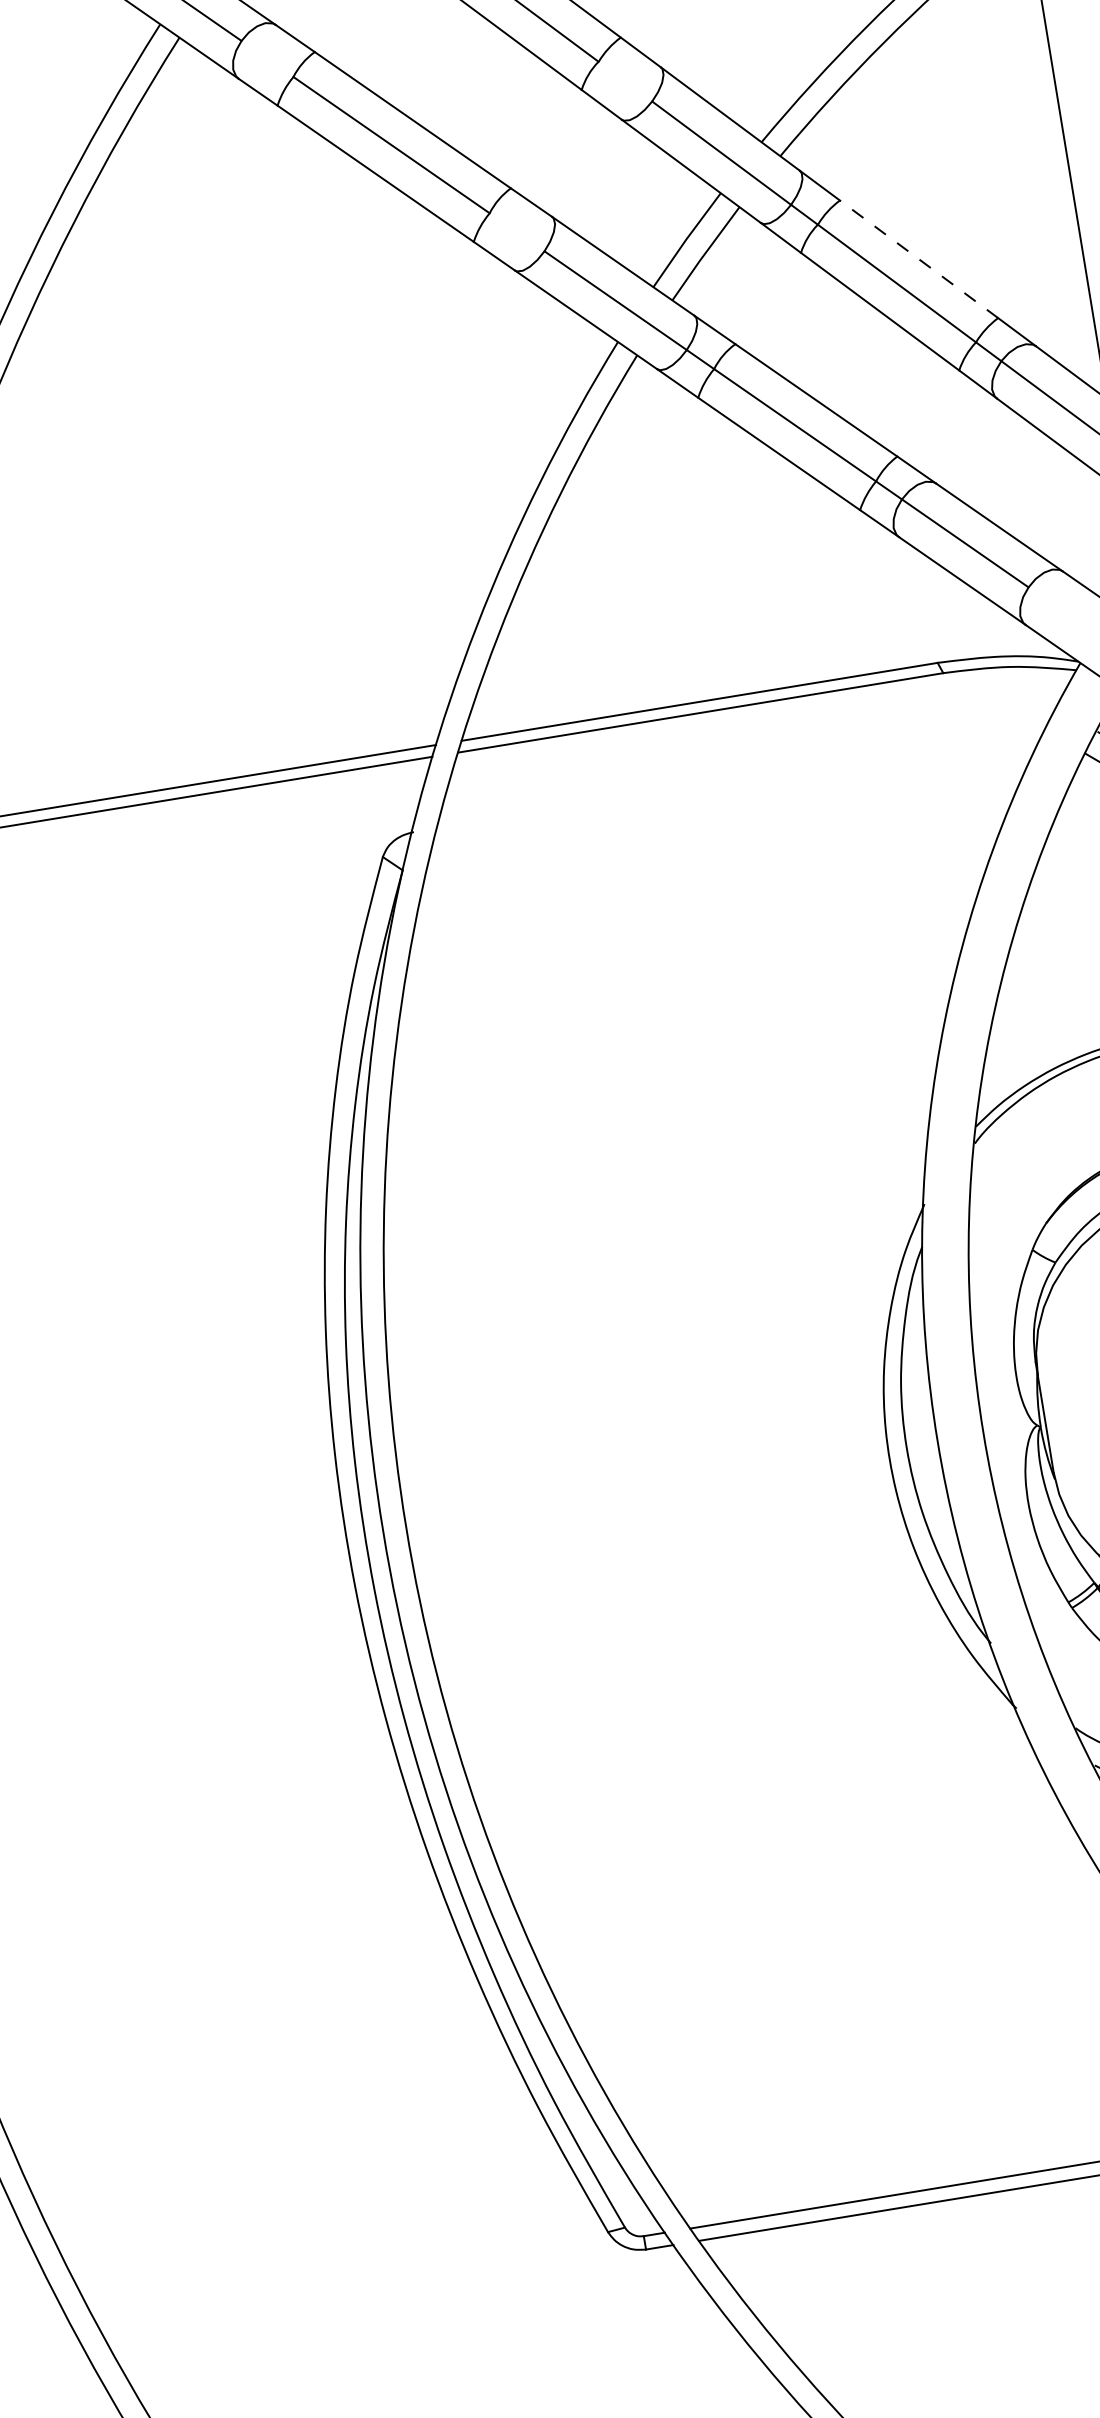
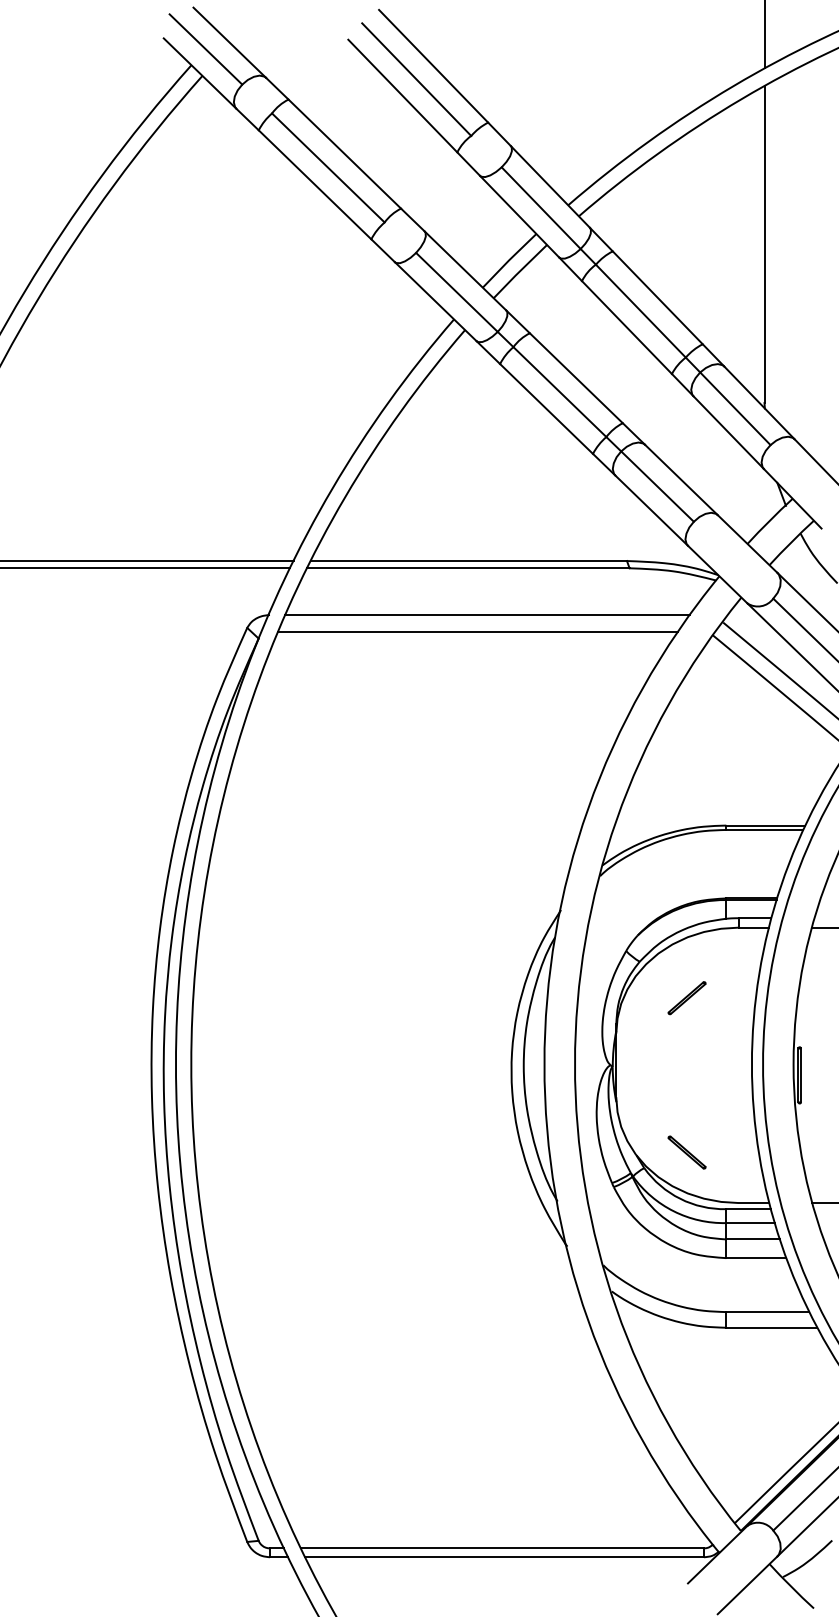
line: (918, 258) -> (657, 297), dashed -> solid
line: (741, 779) -> (487, 615), added
line: (730, 807) -> (477, 632), added

